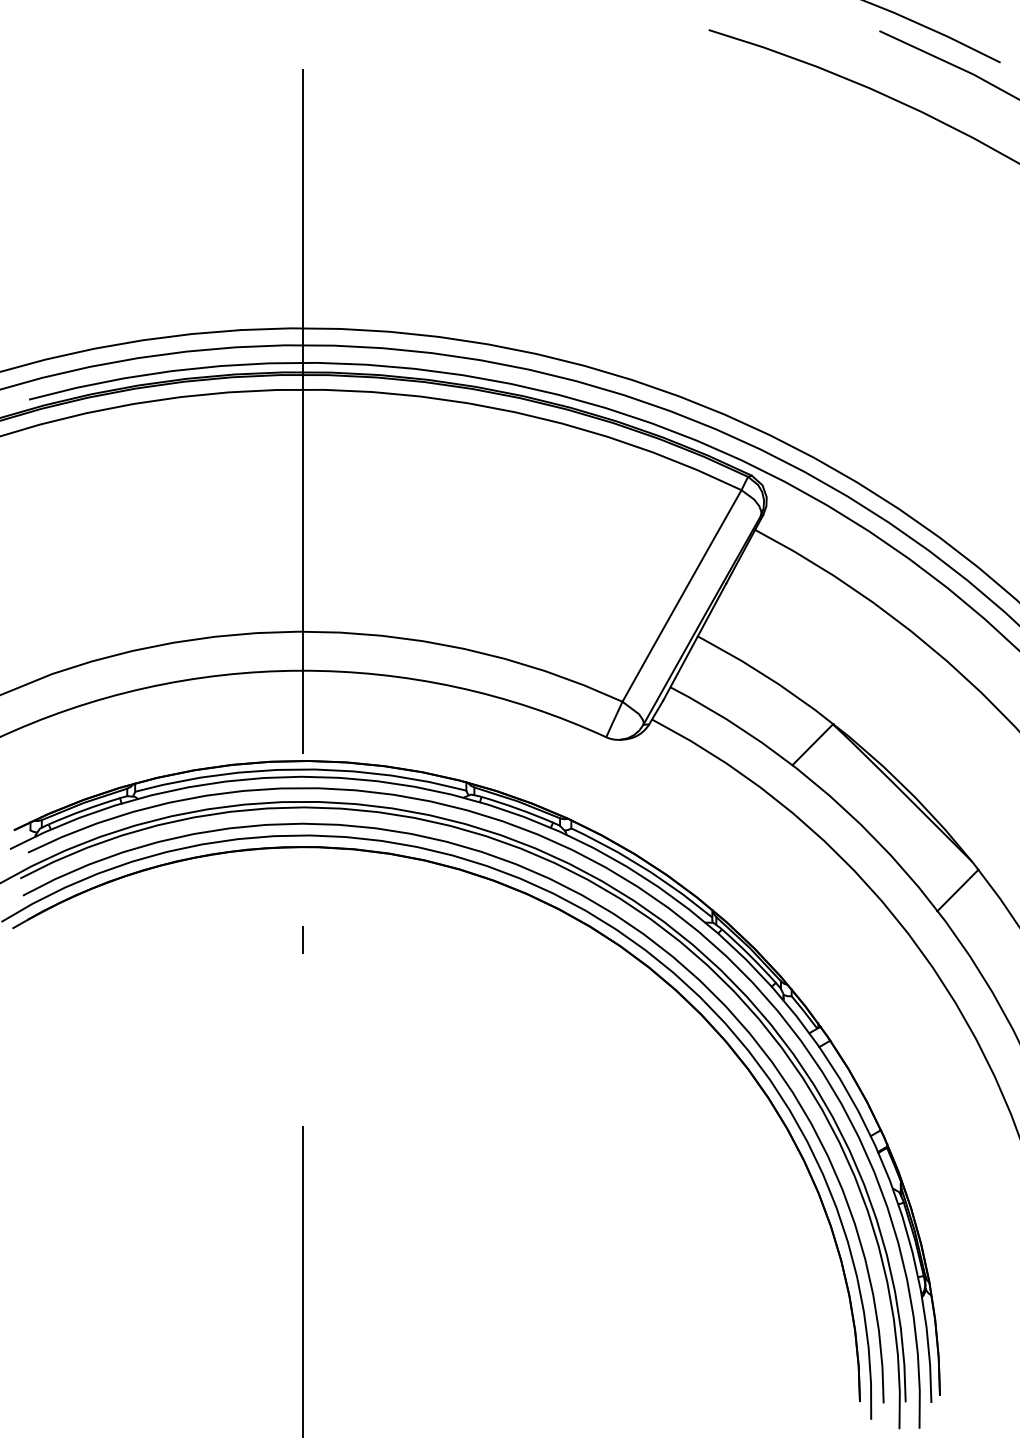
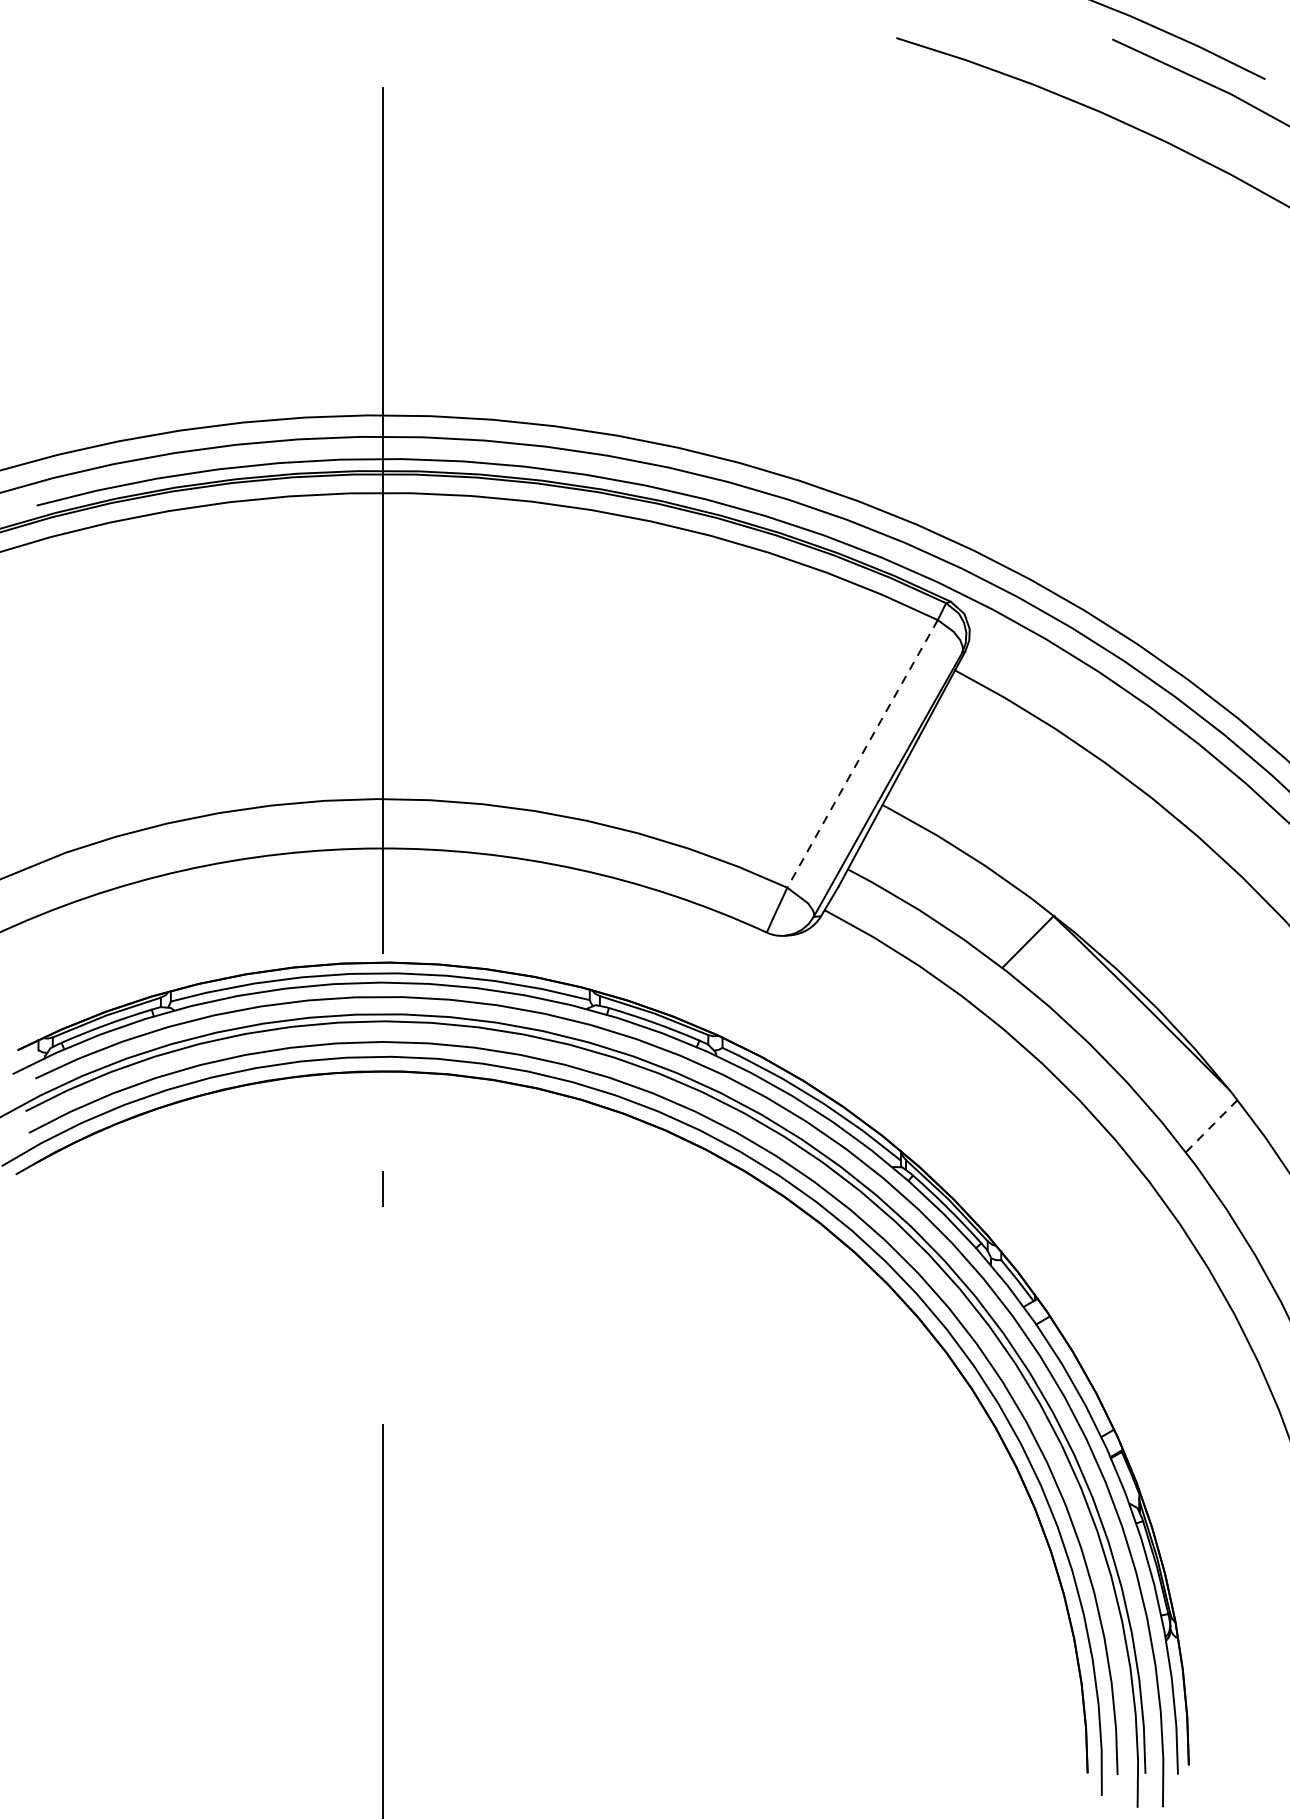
arc: (681, 595) -> (861, 753), solid -> dashed
line: (957, 890) -> (1210, 1126), solid -> dashed

